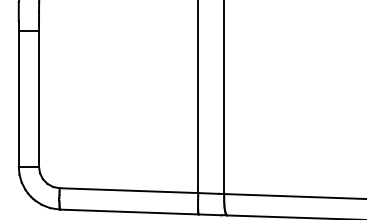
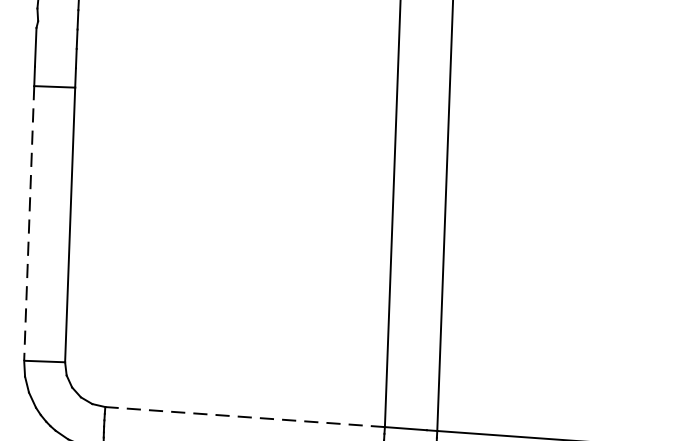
line: (18, 98) -> (28, 222), solid -> dashed
line: (128, 190) -> (244, 416), solid -> dashed

